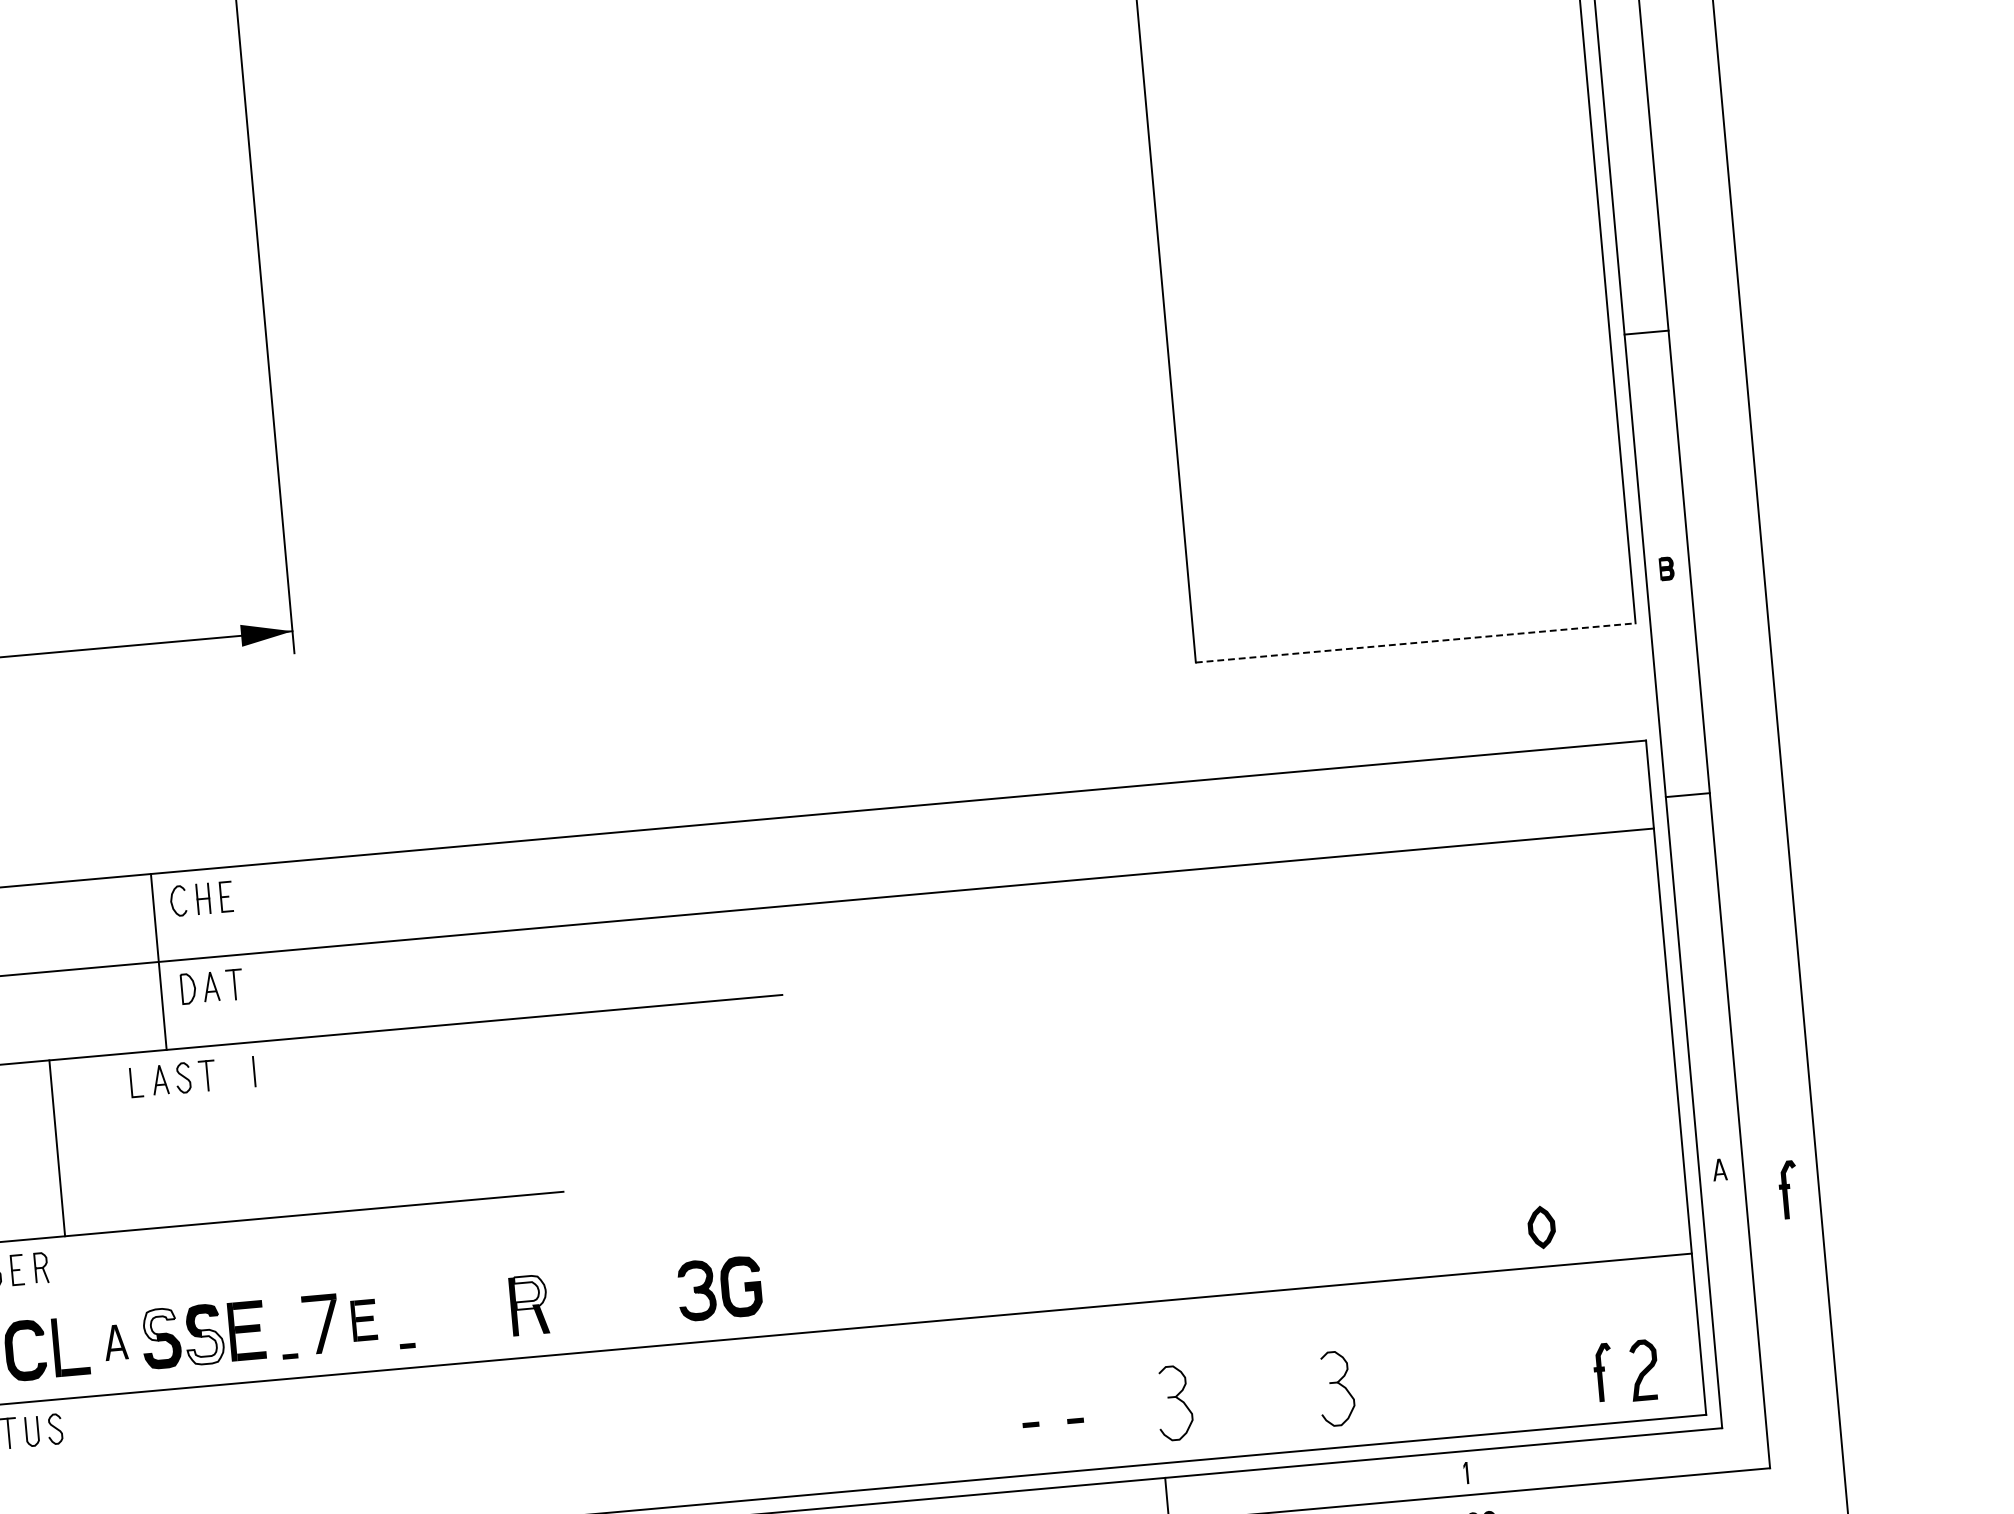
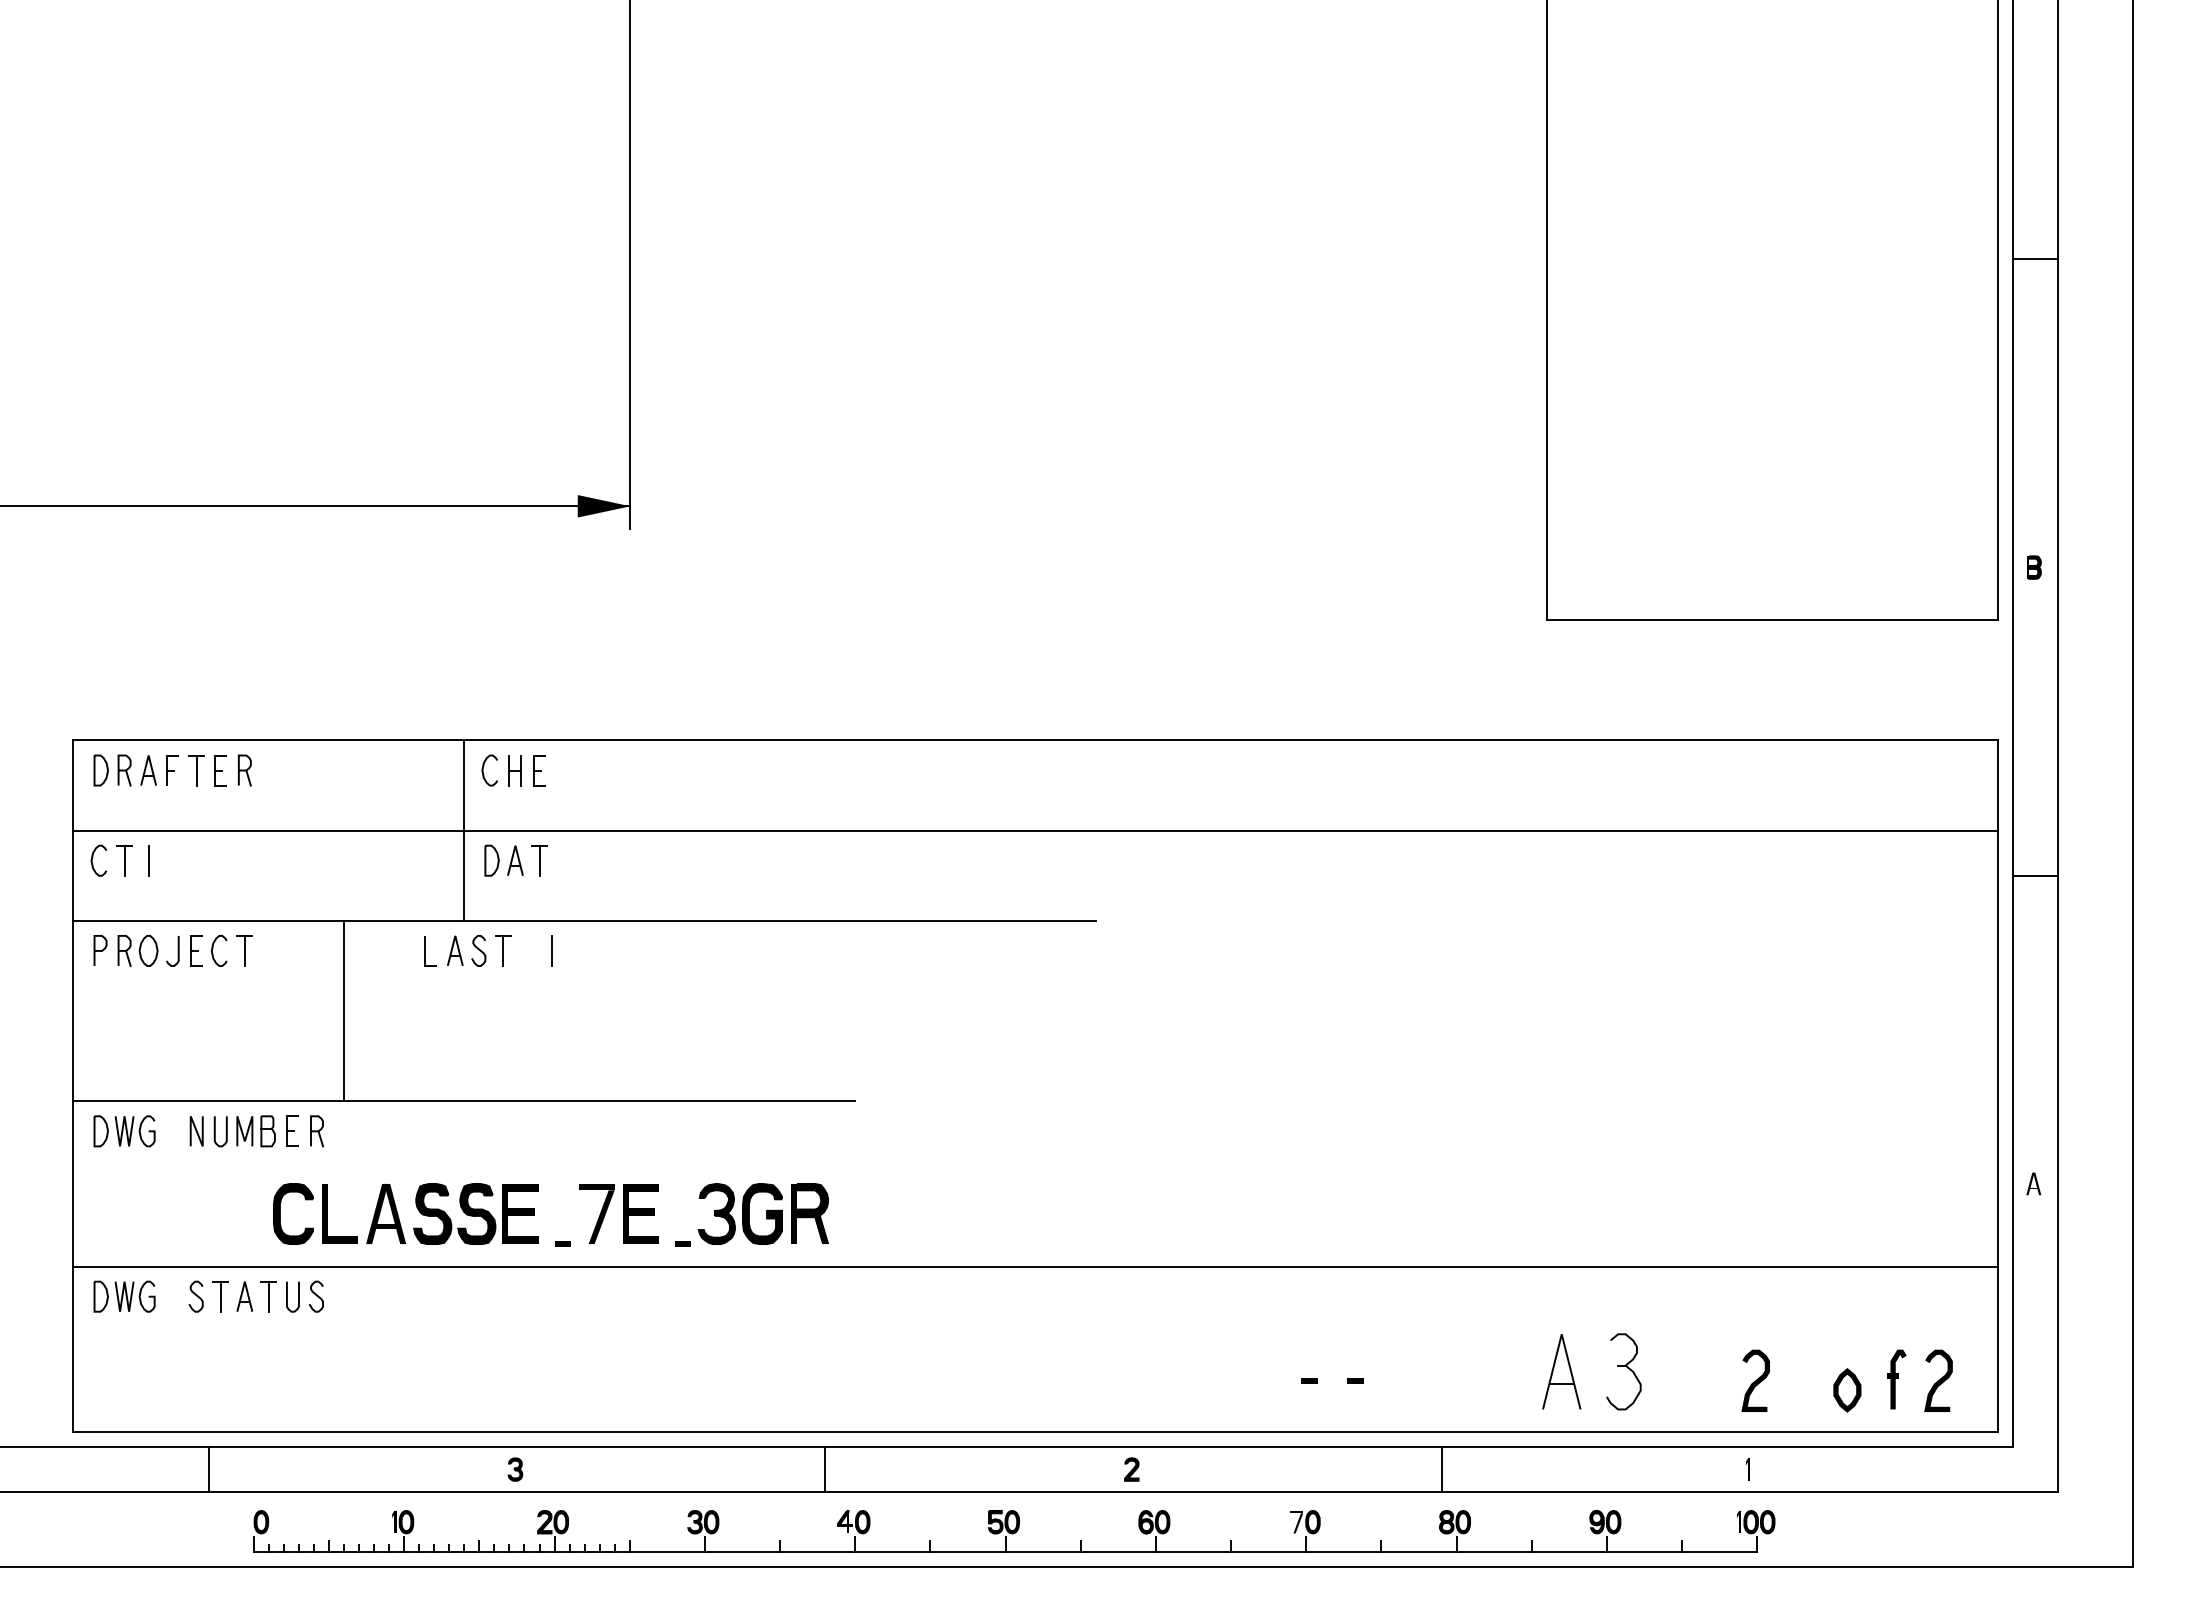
line: (1645, 332) -> (2034, 259), moved
line: (1416, 643) -> (1772, 620), dashed -> solid
line: (1687, 794) -> (2034, 875), moved
part: (1788, 1189) -> (2101, 1210), removed
part: (1541, 1227) -> (1847, 1390), moved
part: (718, 1288) -> (739, 1213), moved
fill: (530, 1292) -> (812, 1200), added
part: (363, 1319) -> (640, 1213), size x1.43
fill: (159, 1324) -> (432, 1199), added
part: (115, 1342) -> (385, 1213), size x1.67
fill: (205, 1346) -> (476, 1226), added
curve: (1465, 1385) -> (1755, 1380), added
part: (1275, 1393) -> (1561, 1371), added
part: (1174, 1402) -> (1457, 1371), removed

